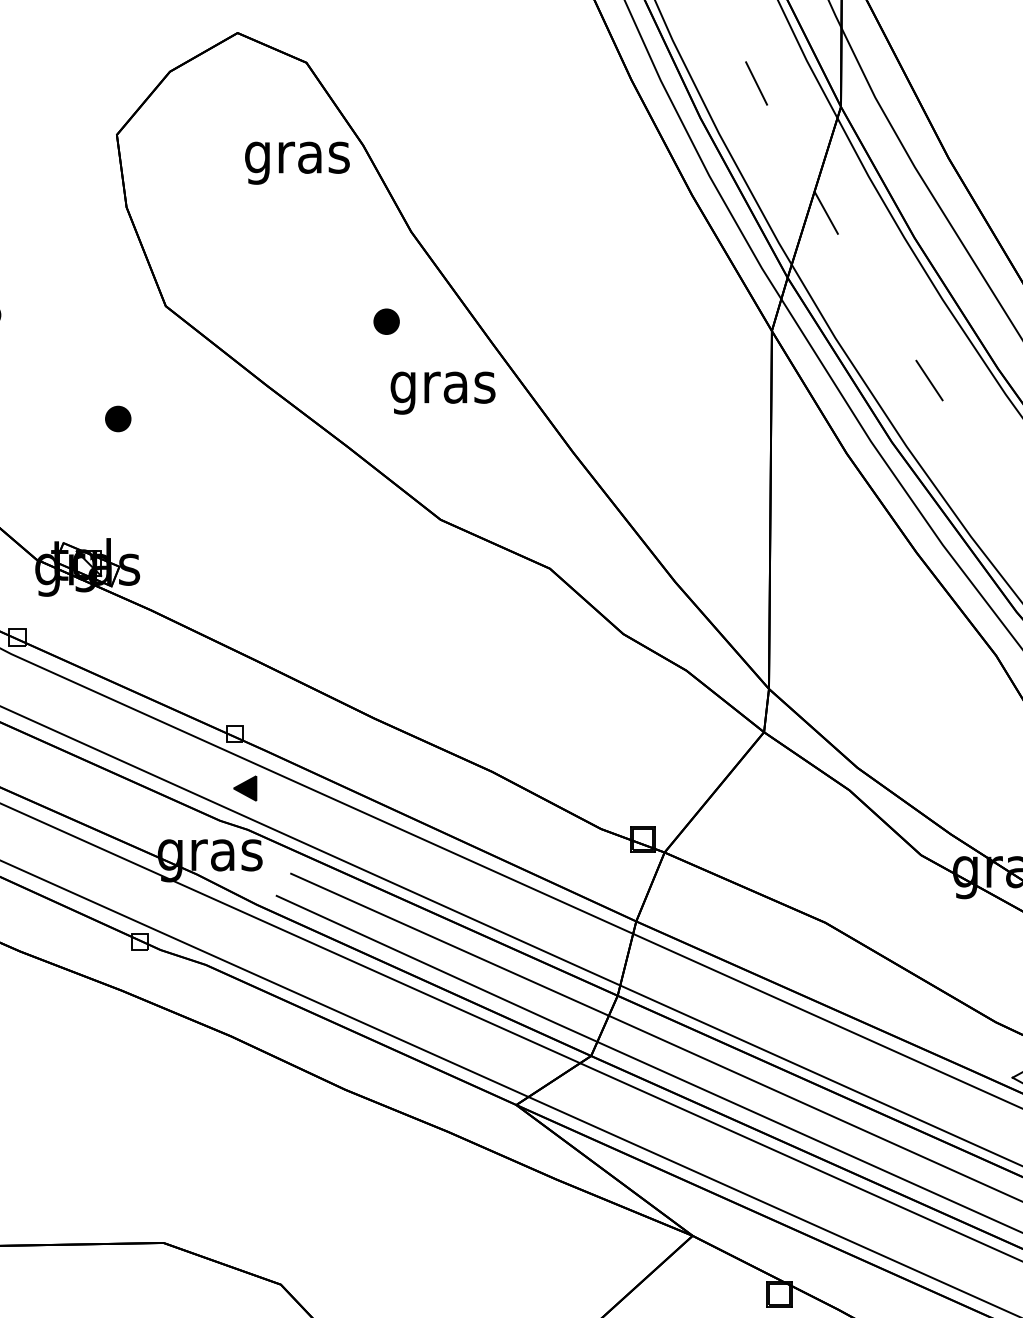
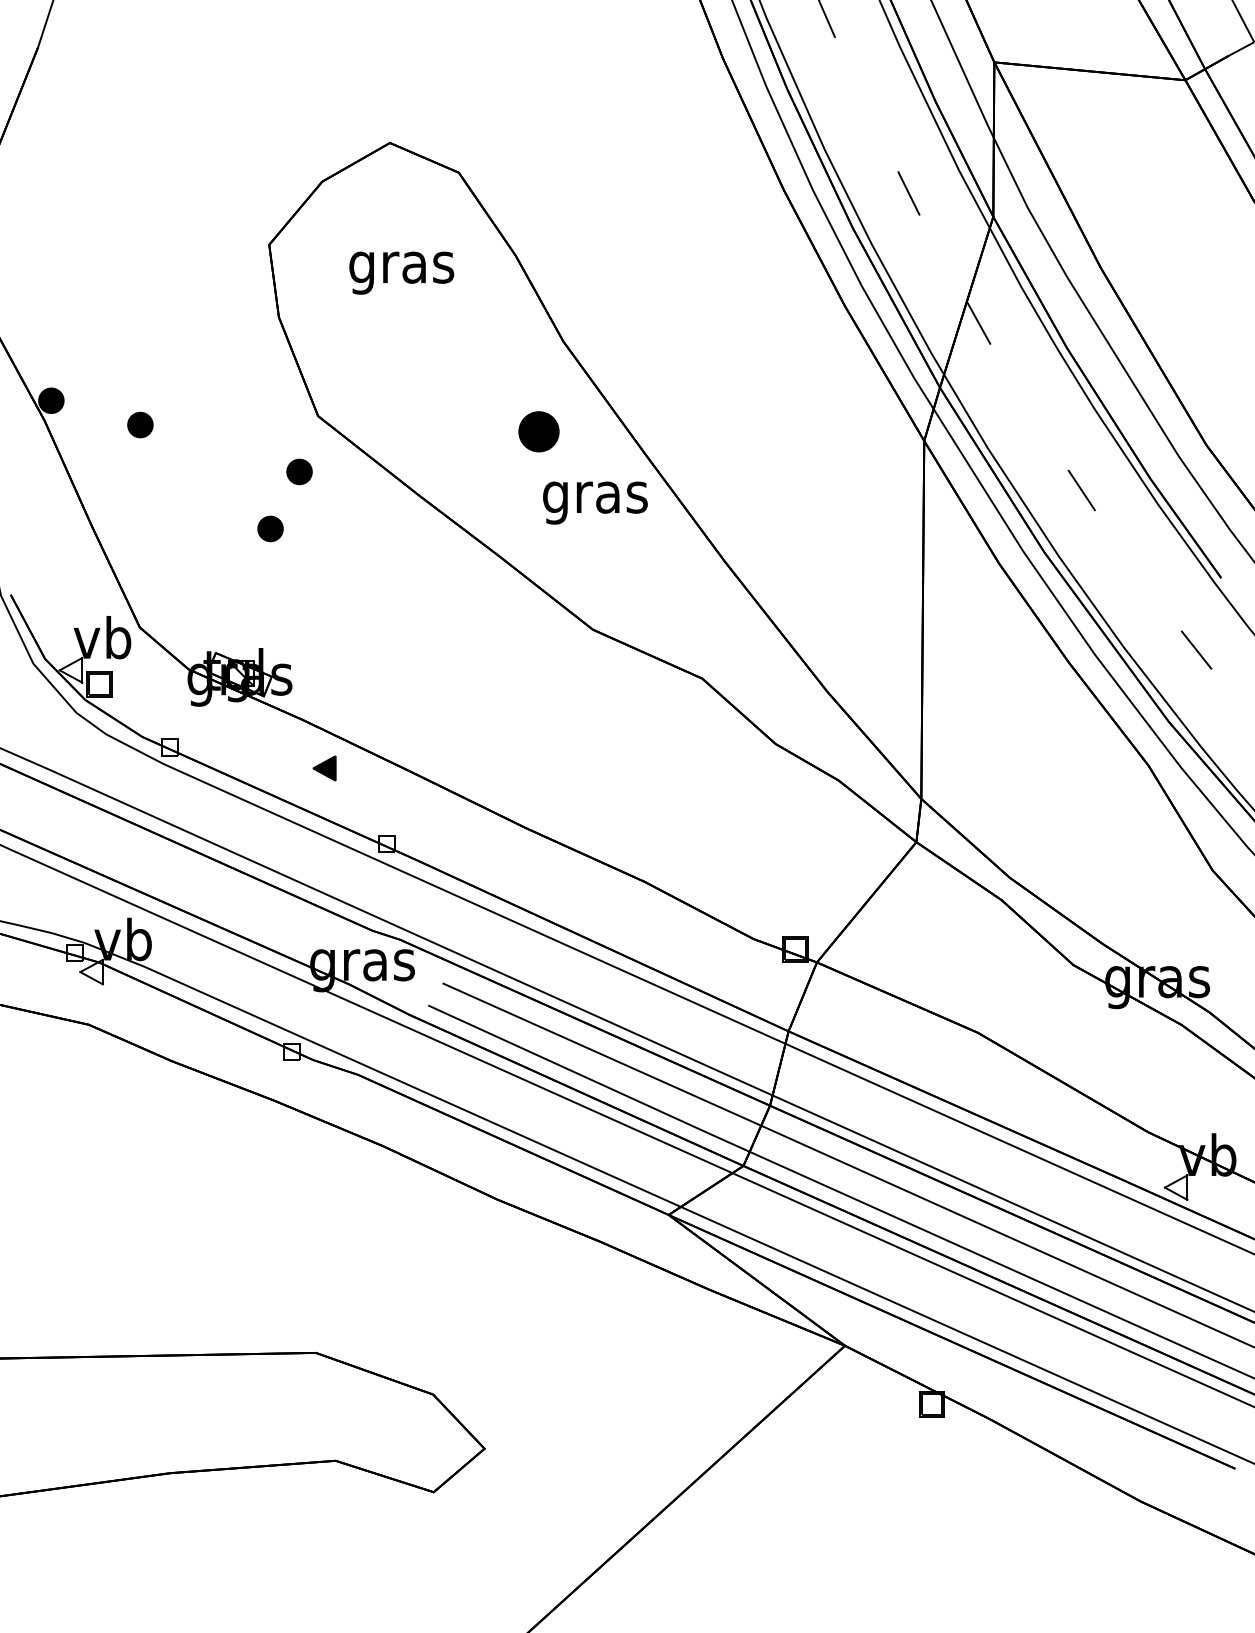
text: (297, 162) -> (401, 272), moved
part: (386, 321) -> (538, 431), size x1.6
part: (147, 361) -> (299, 471), added
part: (245, 788) -> (324, 768), moved

